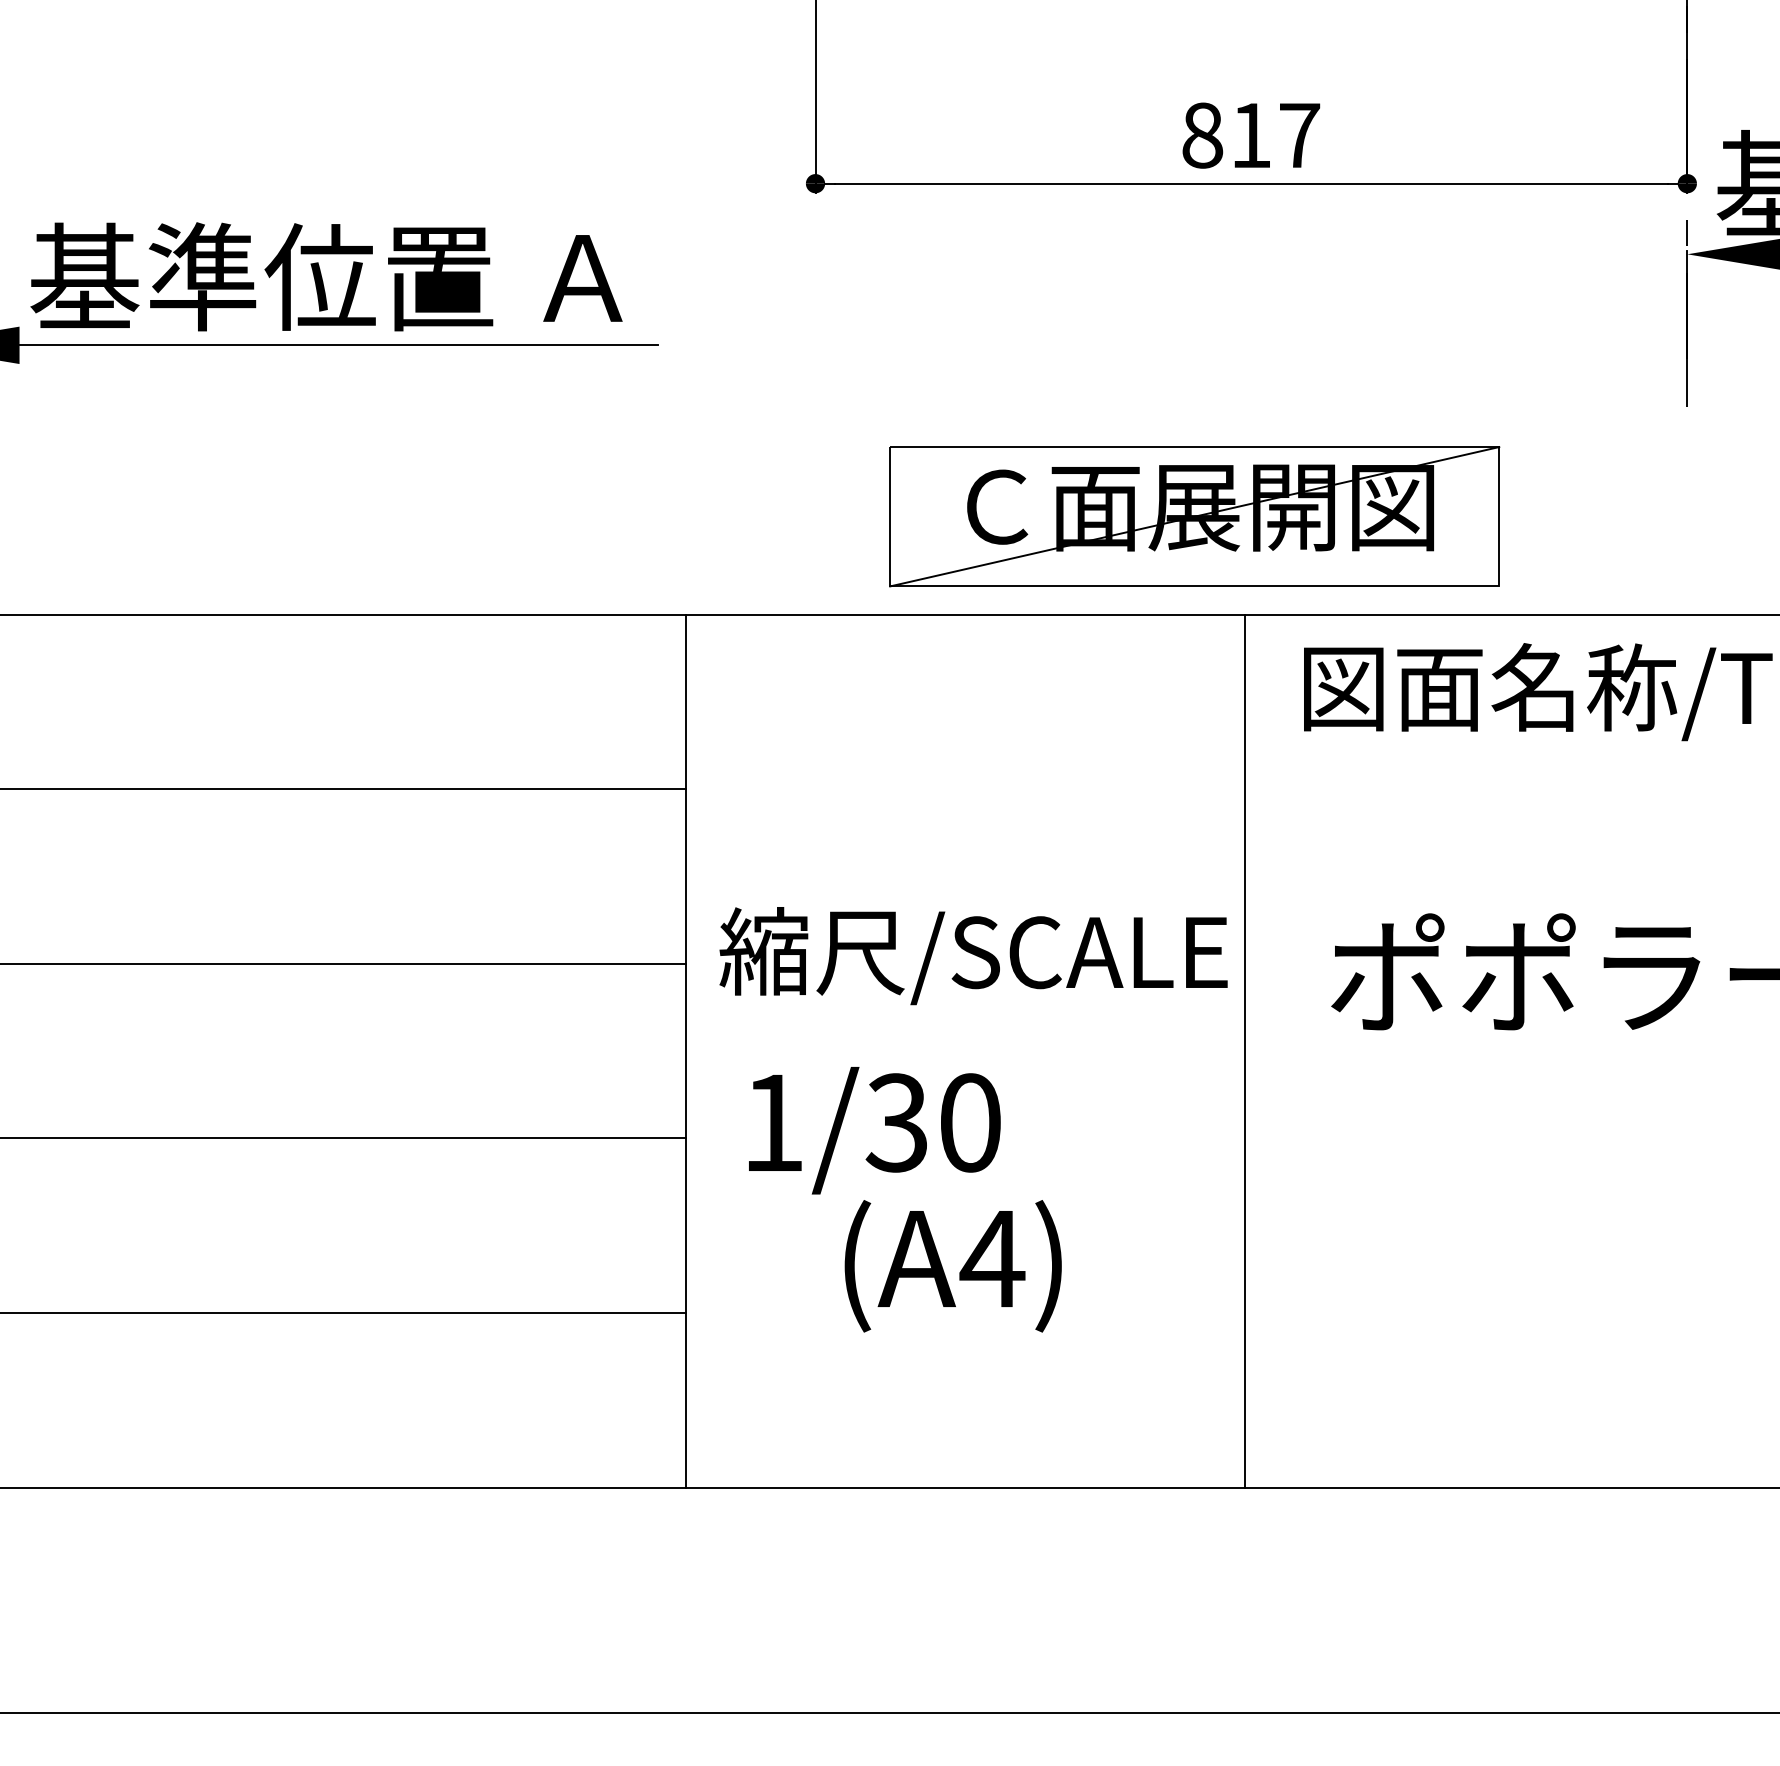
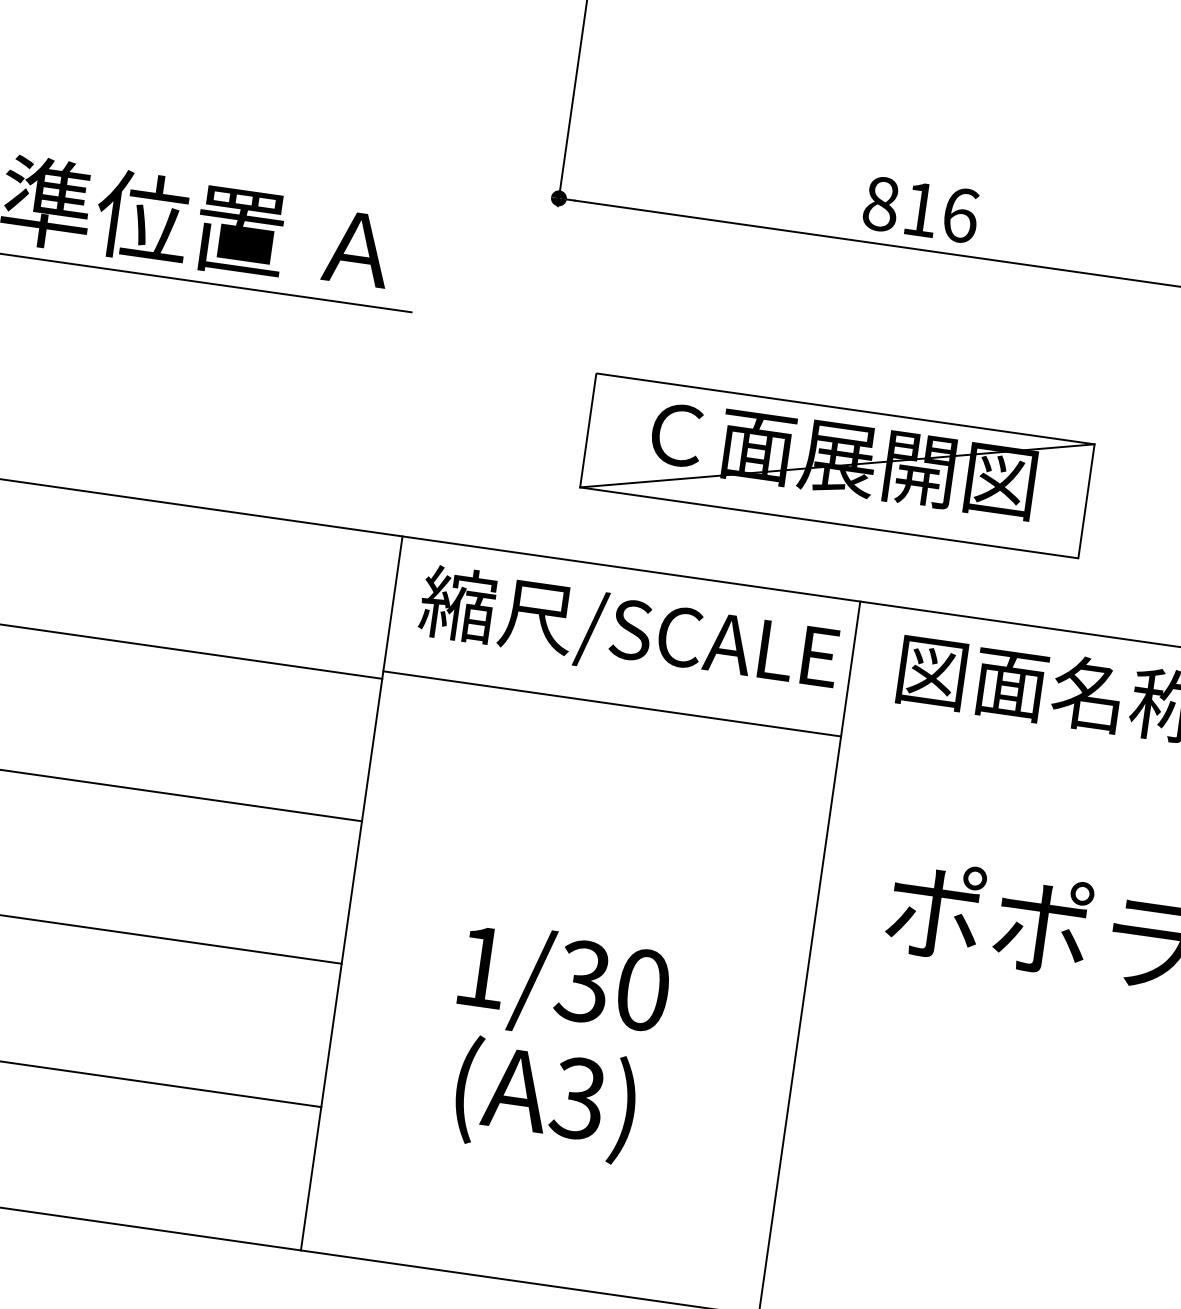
text: (1300, 135) -> (961, 215), 817 -> 816
part: (1194, 516) -> (837, 465), moved
line: (965, 780) -> (612, 704), added
text: (973, 956) -> (628, 632), moved
text: (874, 1130) -> (563, 985), moved
text: (992, 1258) -> (578, 1098), (A4) -> (A3)

